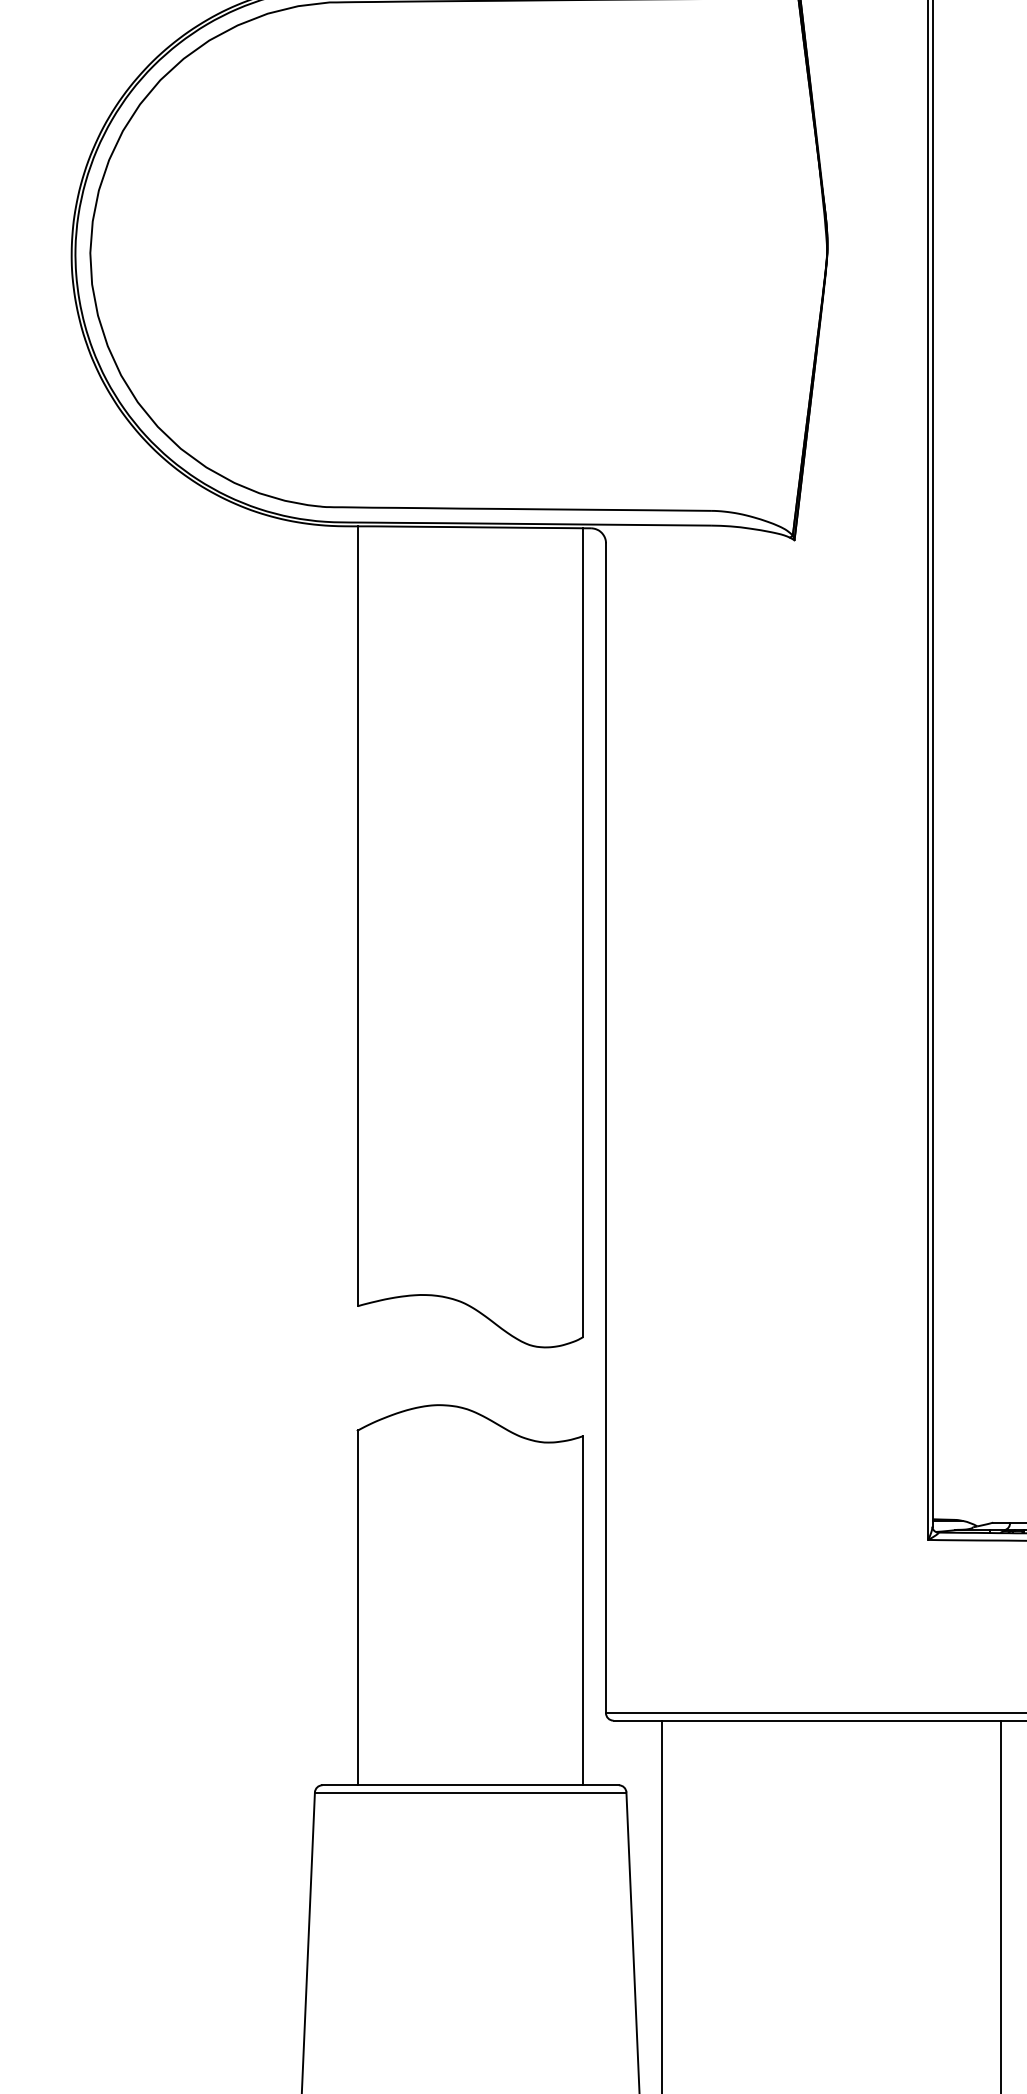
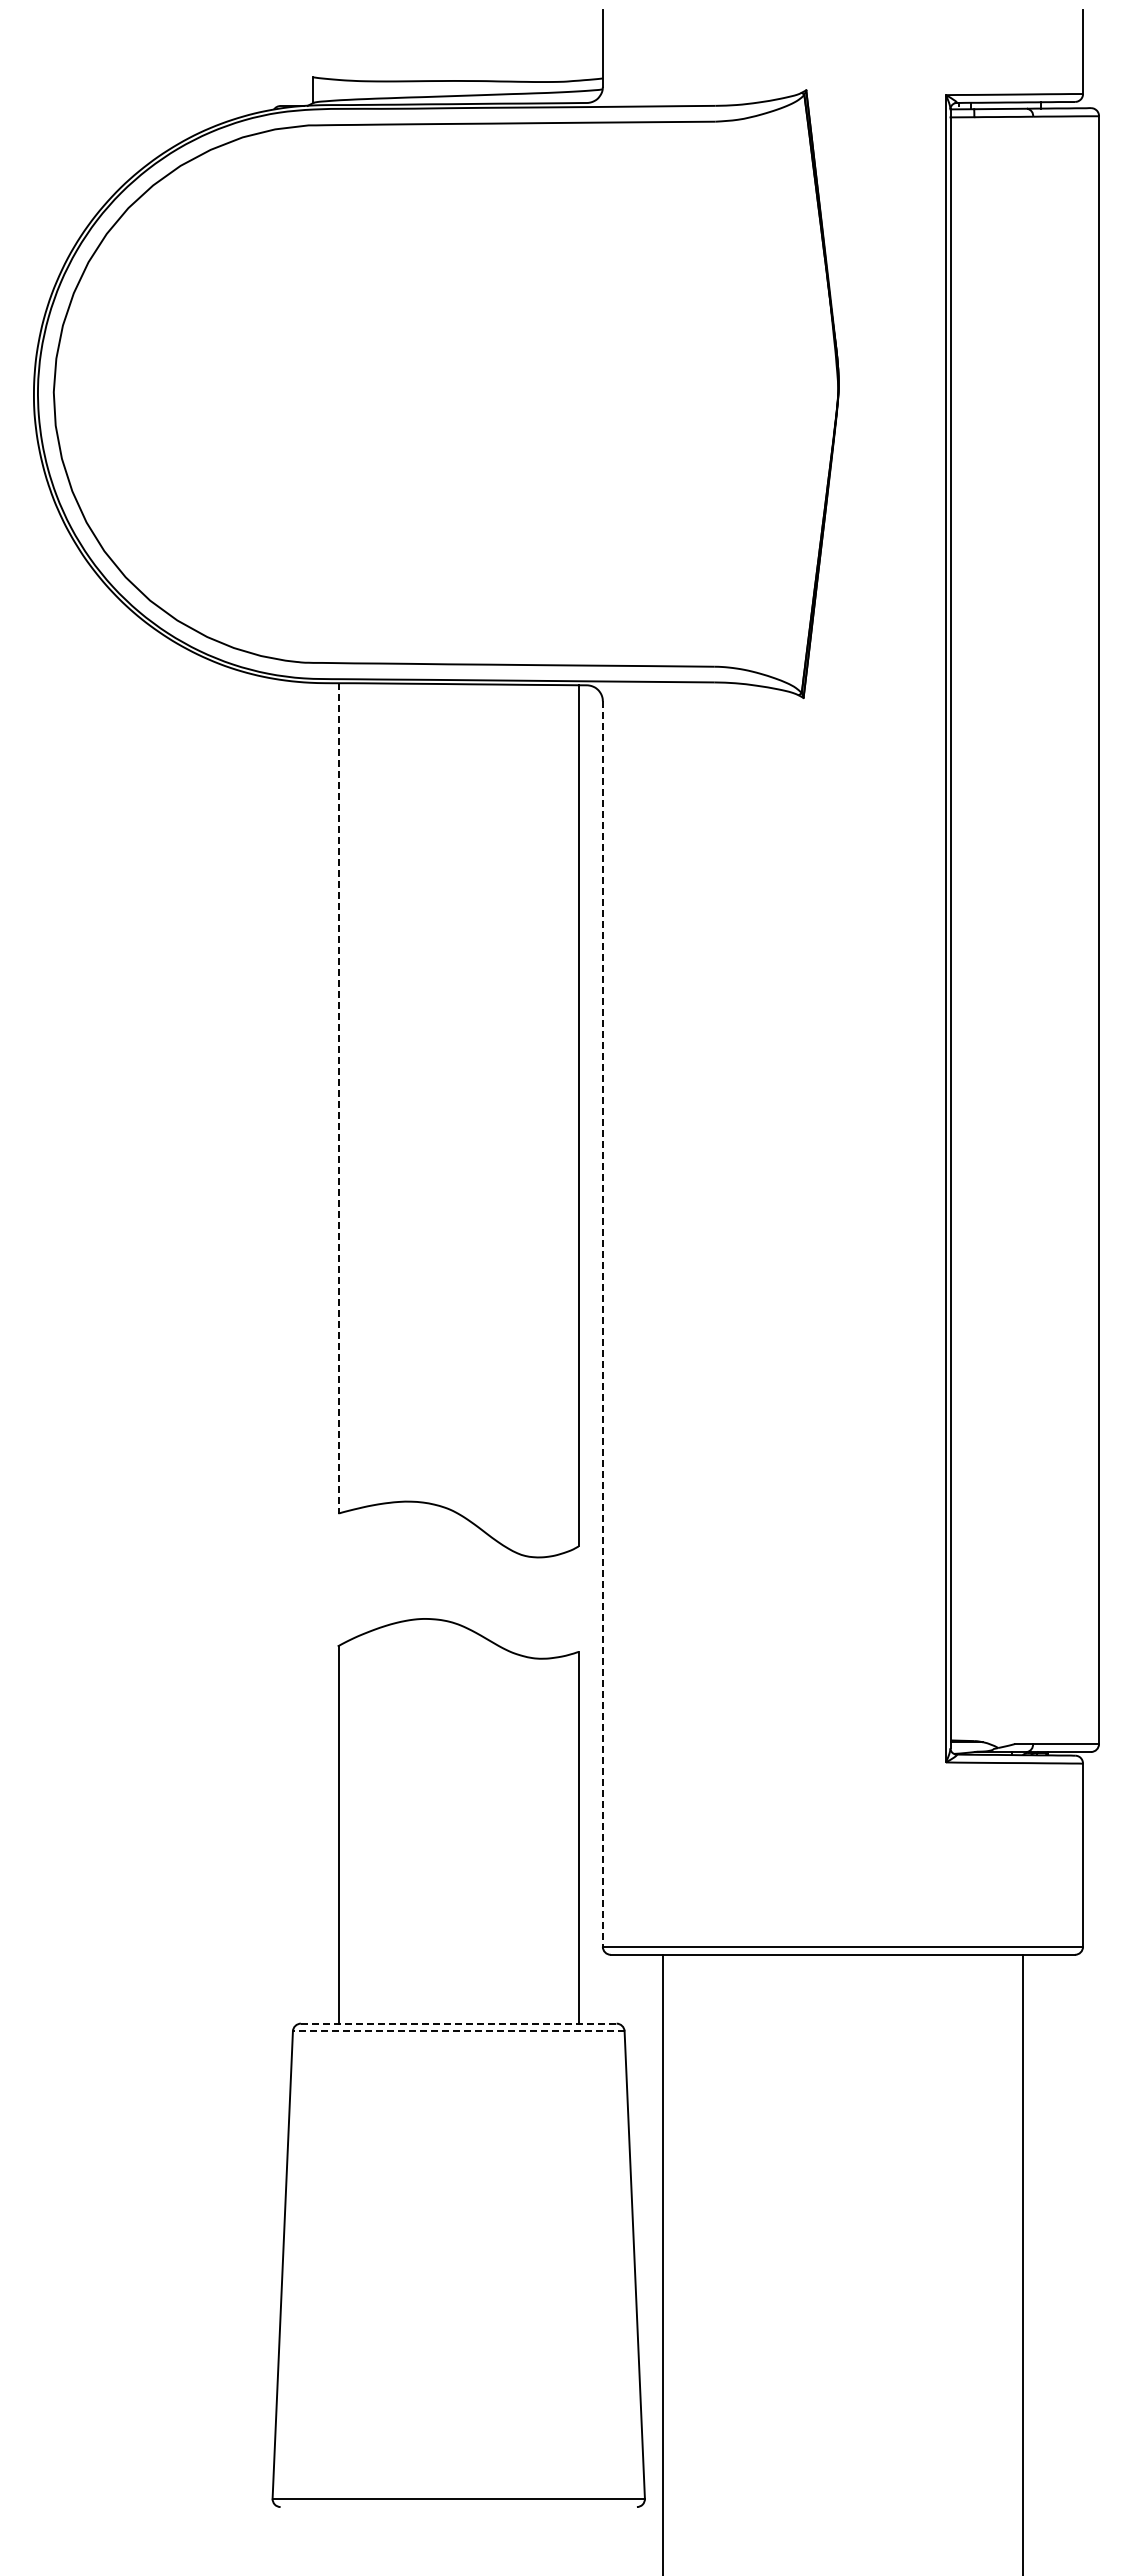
line: (357, 916) -> (338, 1098), solid -> dashed
line: (605, 1128) -> (602, 1324), solid -> dashed
line: (470, 1785) -> (458, 2023), solid -> dashed
line: (470, 1792) -> (458, 2031), solid -> dashed

